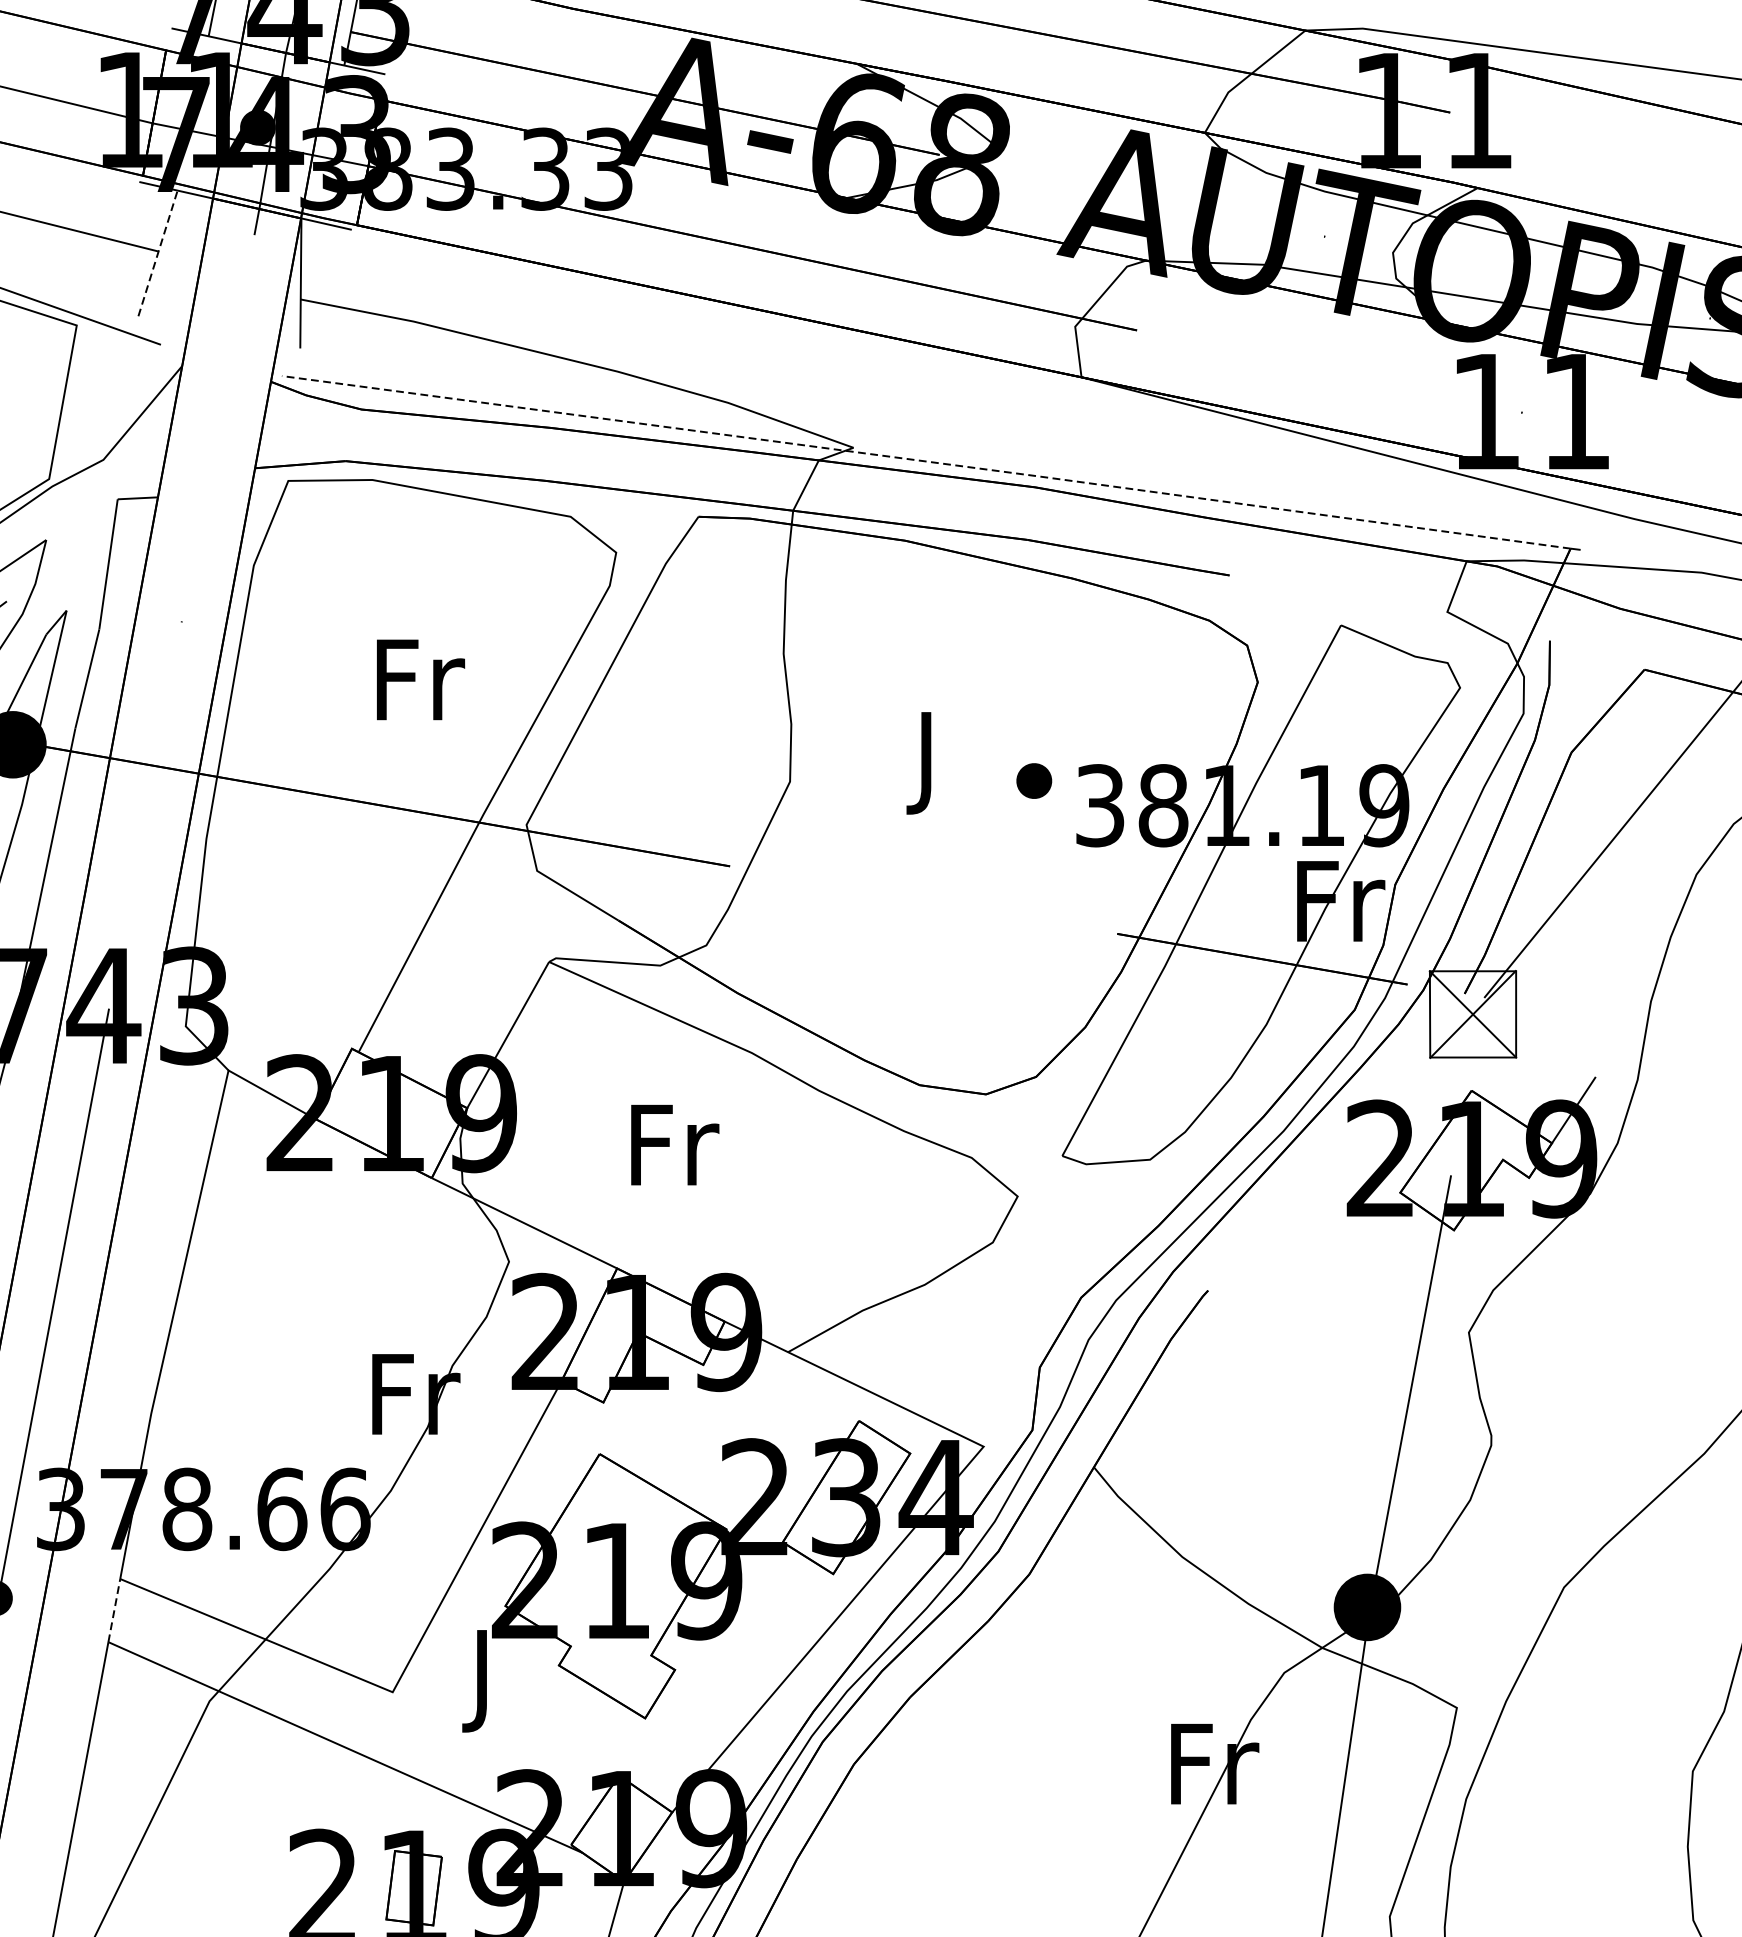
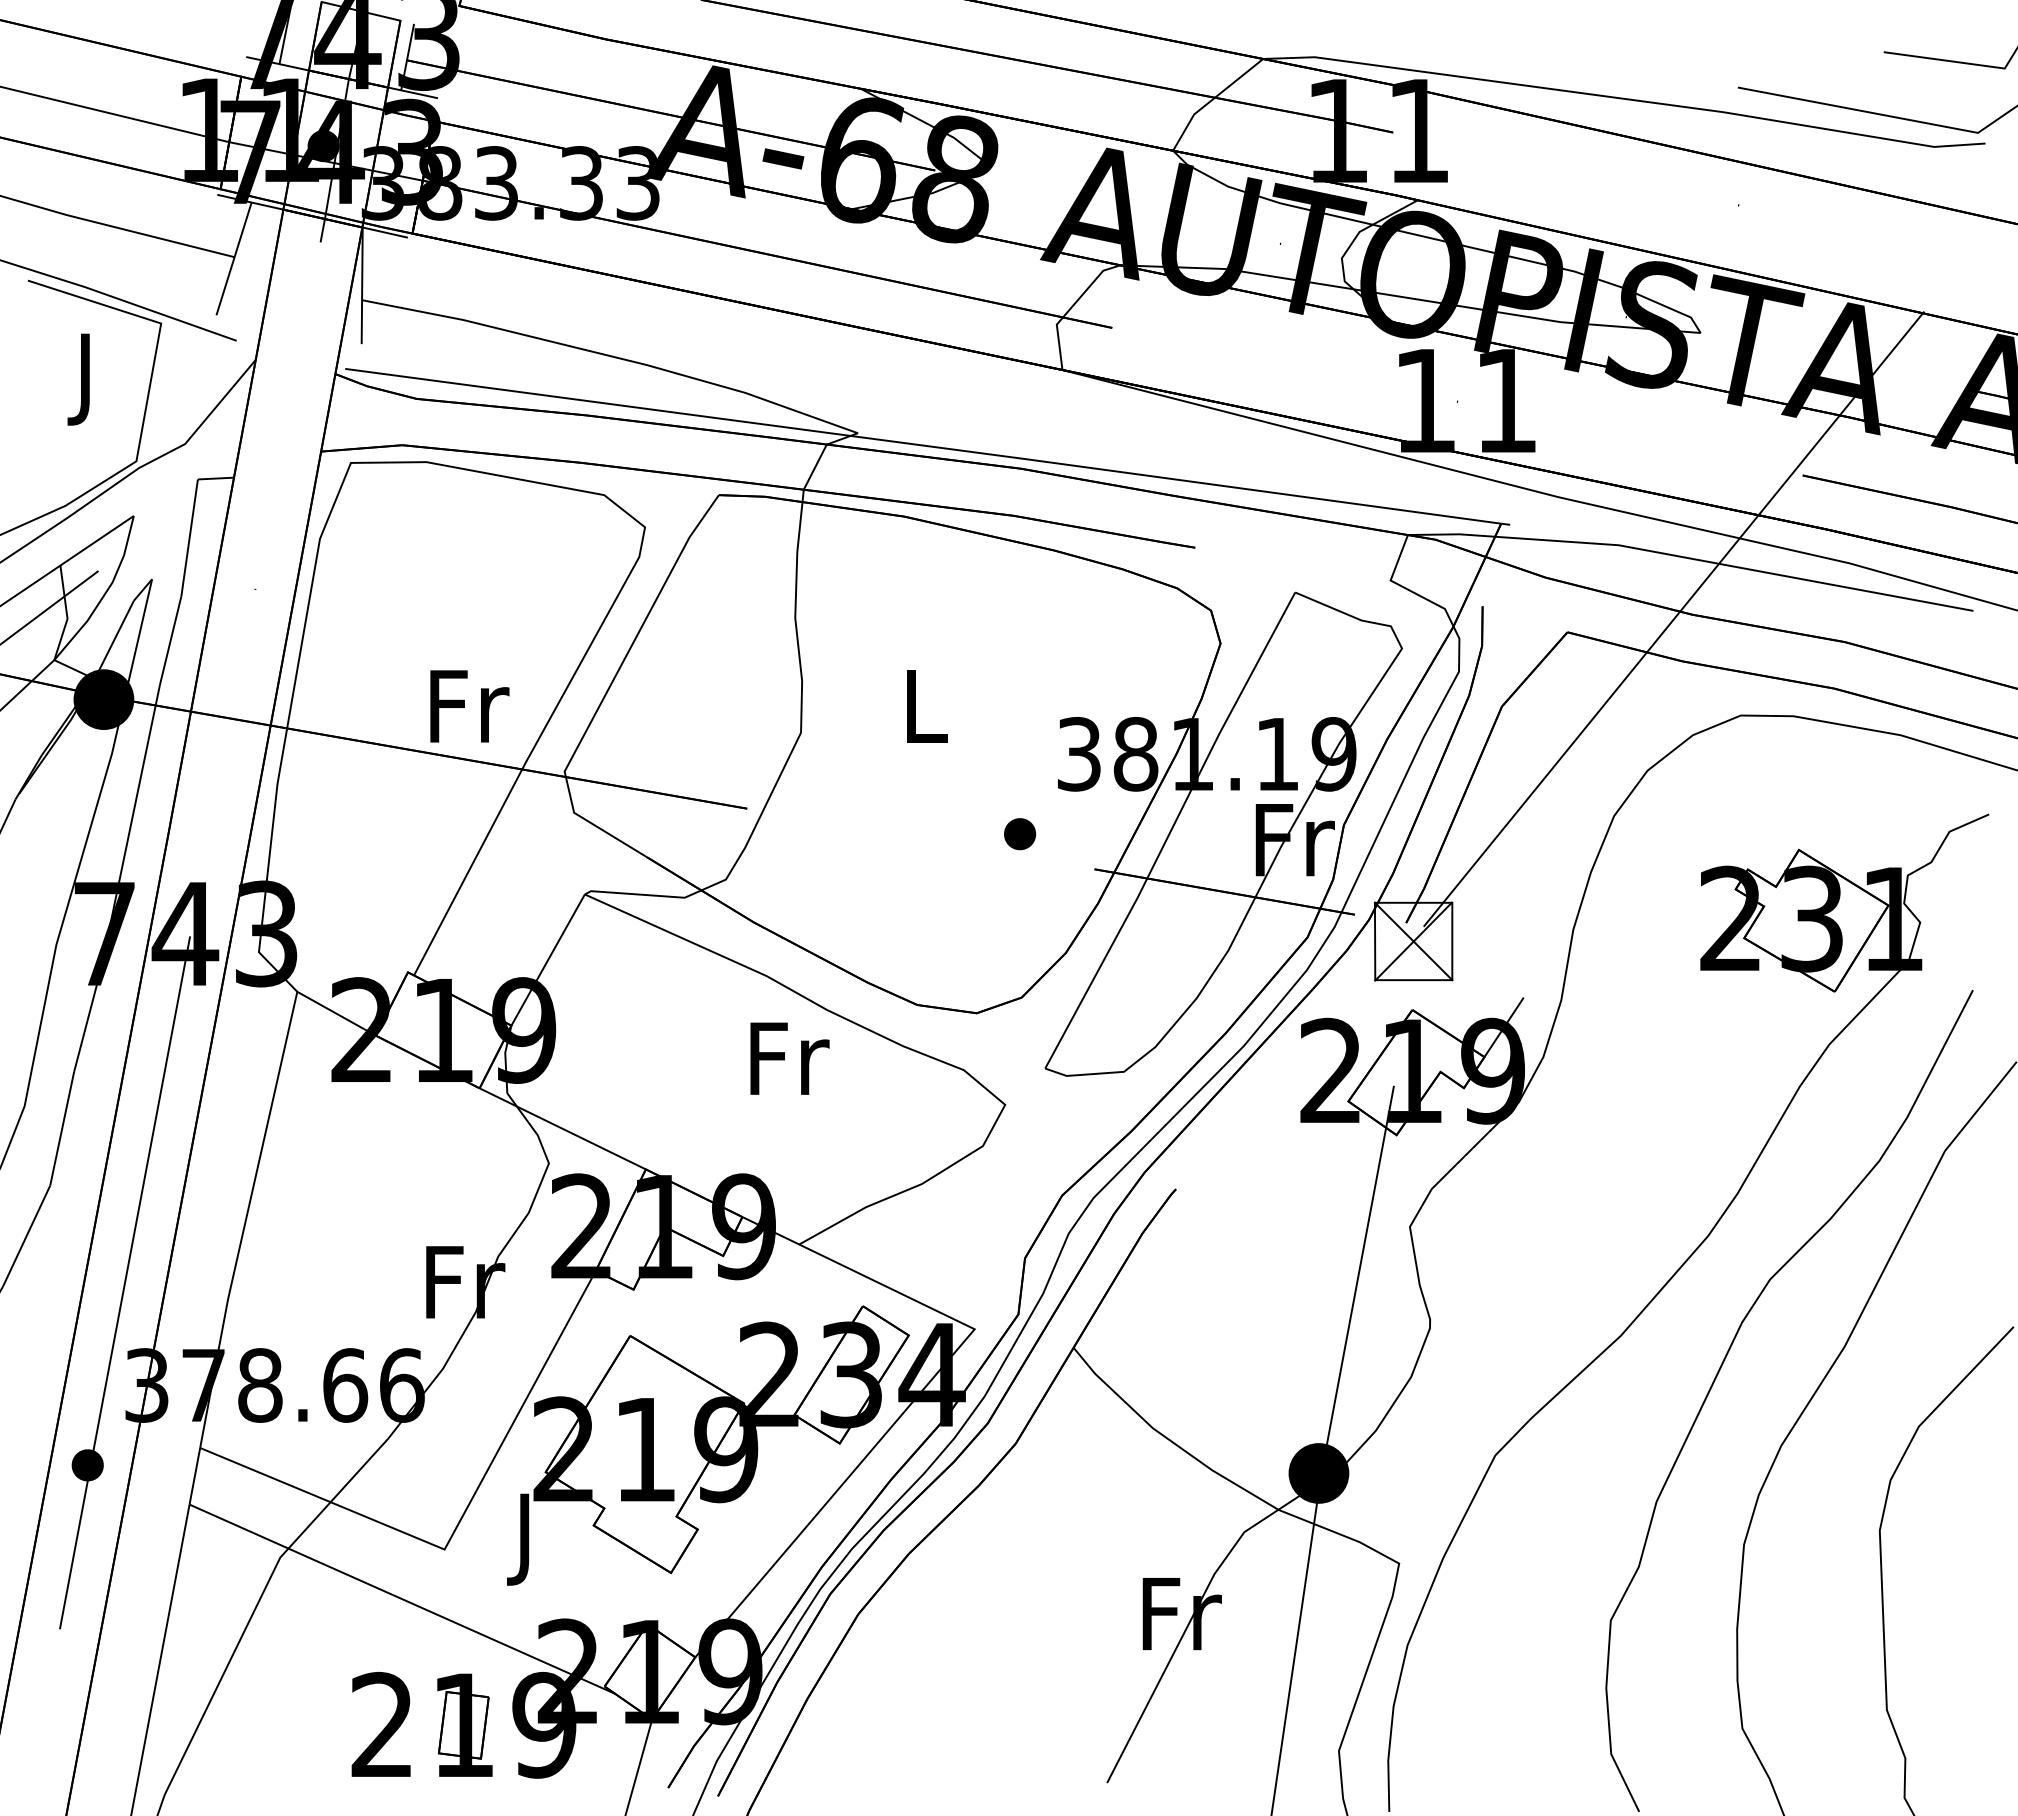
line: (158, 252) -> (234, 258), dashed -> solid
line: (926, 461) -> (923, 445), dashed -> solid
text: (420, 679) -> (469, 706), moved
text: (929, 763) -> (926, 716), J -> L
part: (1034, 781) -> (1020, 834), moved
text: (674, 1144) -> (789, 1058), moved
line: (113, 1610) -> (194, 1476), dashed -> solid

